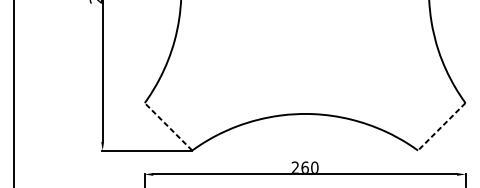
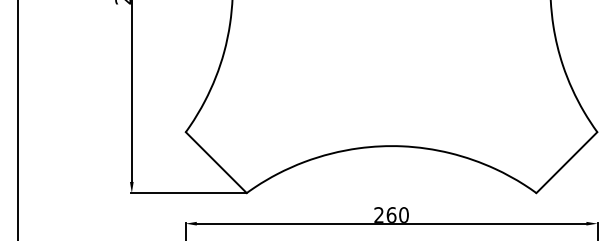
line: (167, 126) -> (215, 162), dashed -> solid
line: (441, 126) -> (566, 162), dashed -> solid

